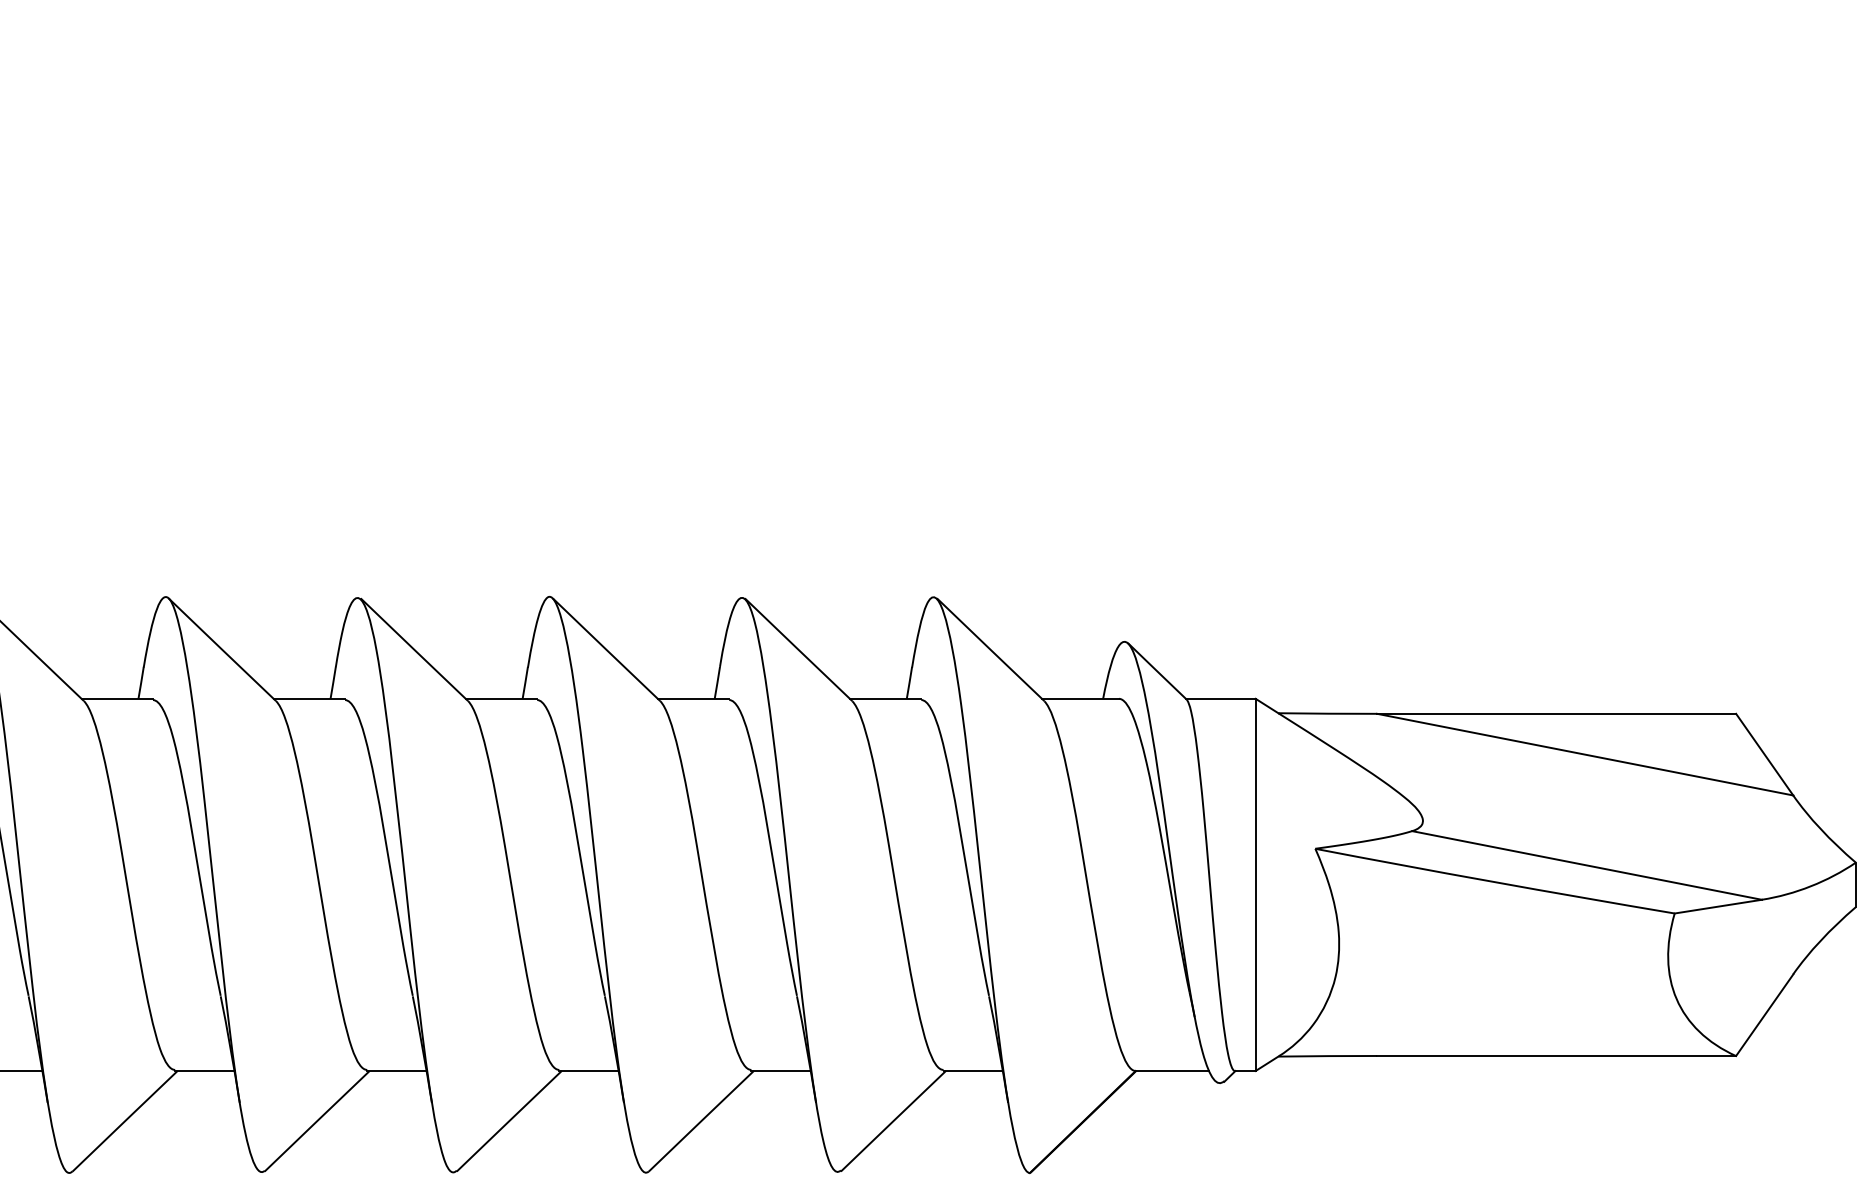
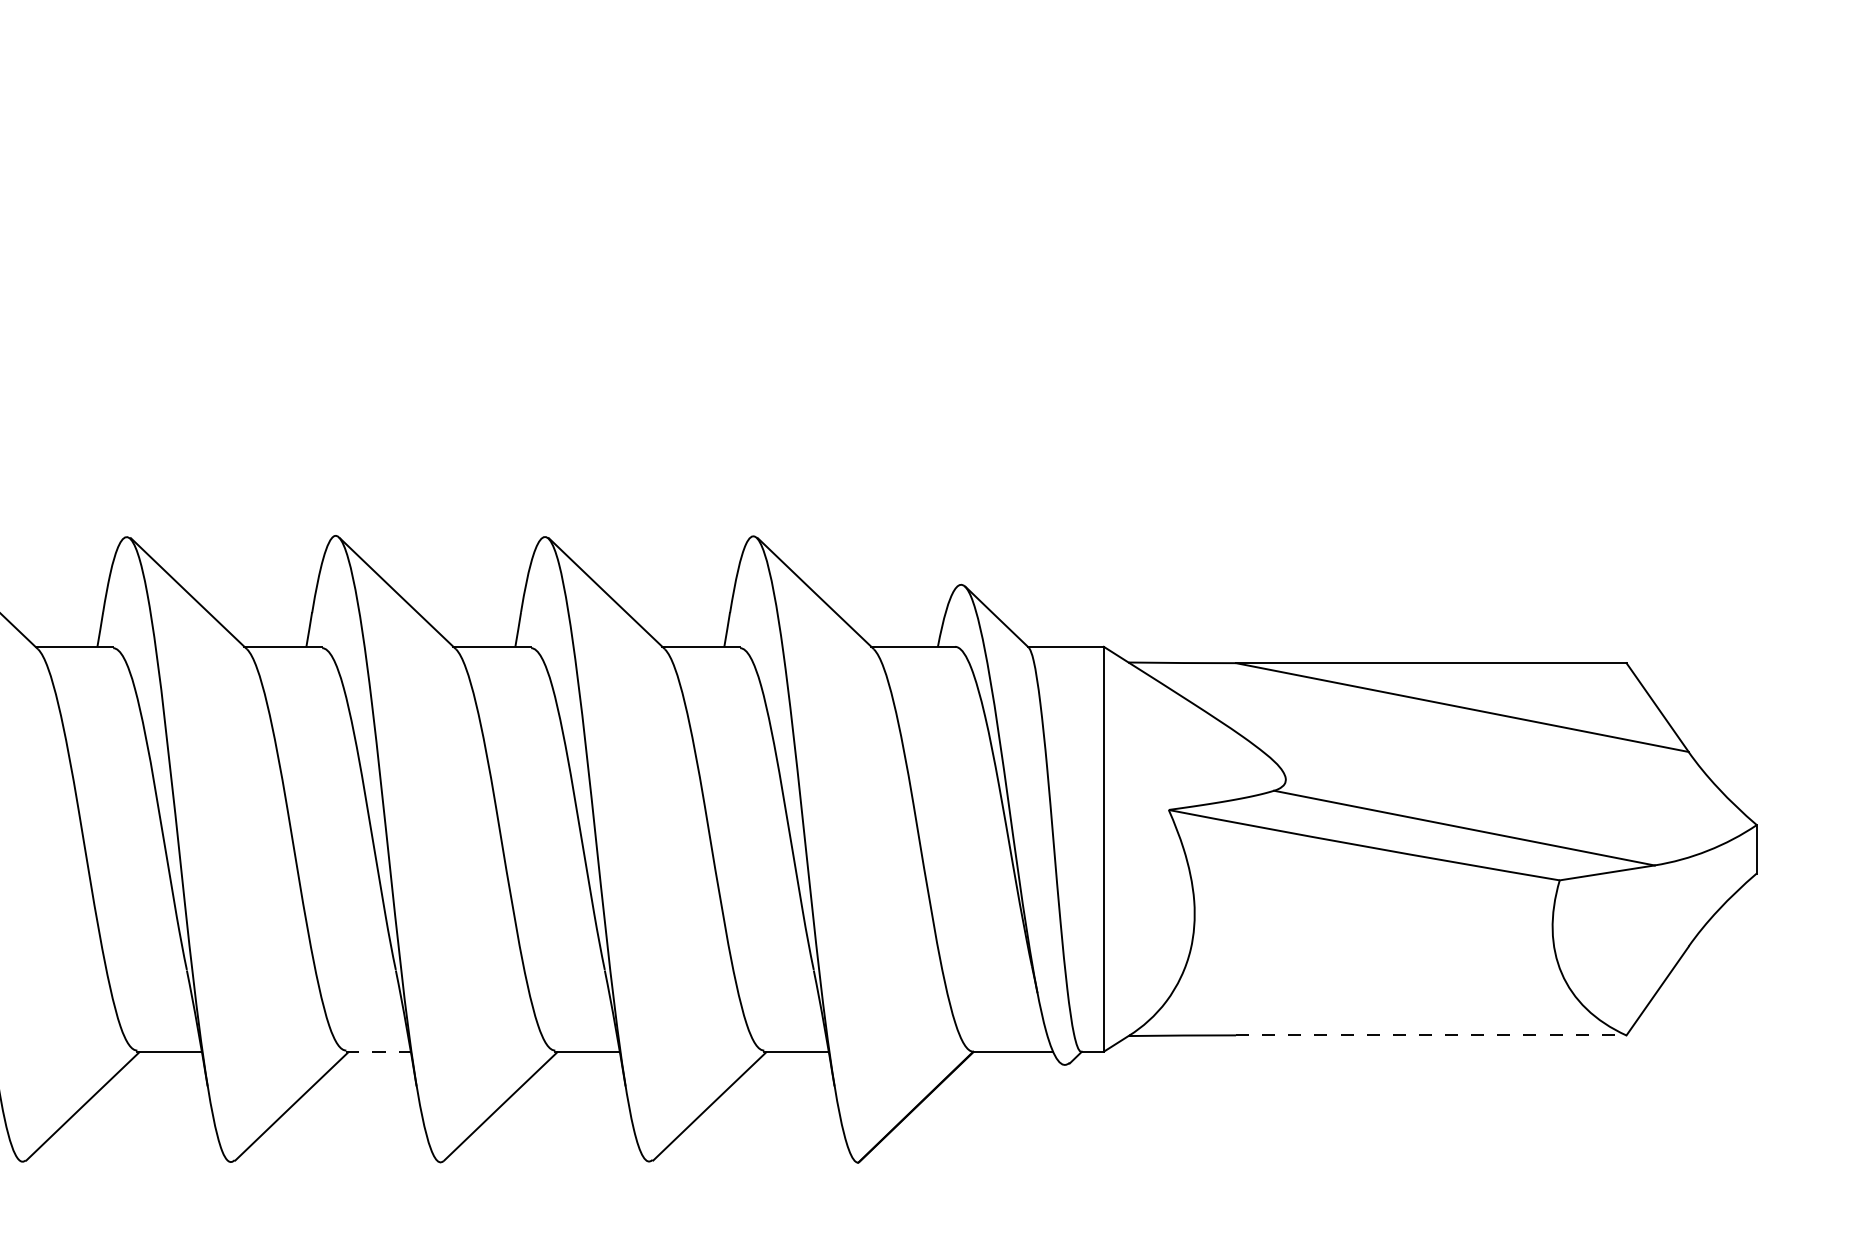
line: (1557, 1055) -> (1432, 1034), solid -> dashed
line: (589, 1070) -> (379, 1051), solid -> dashed

